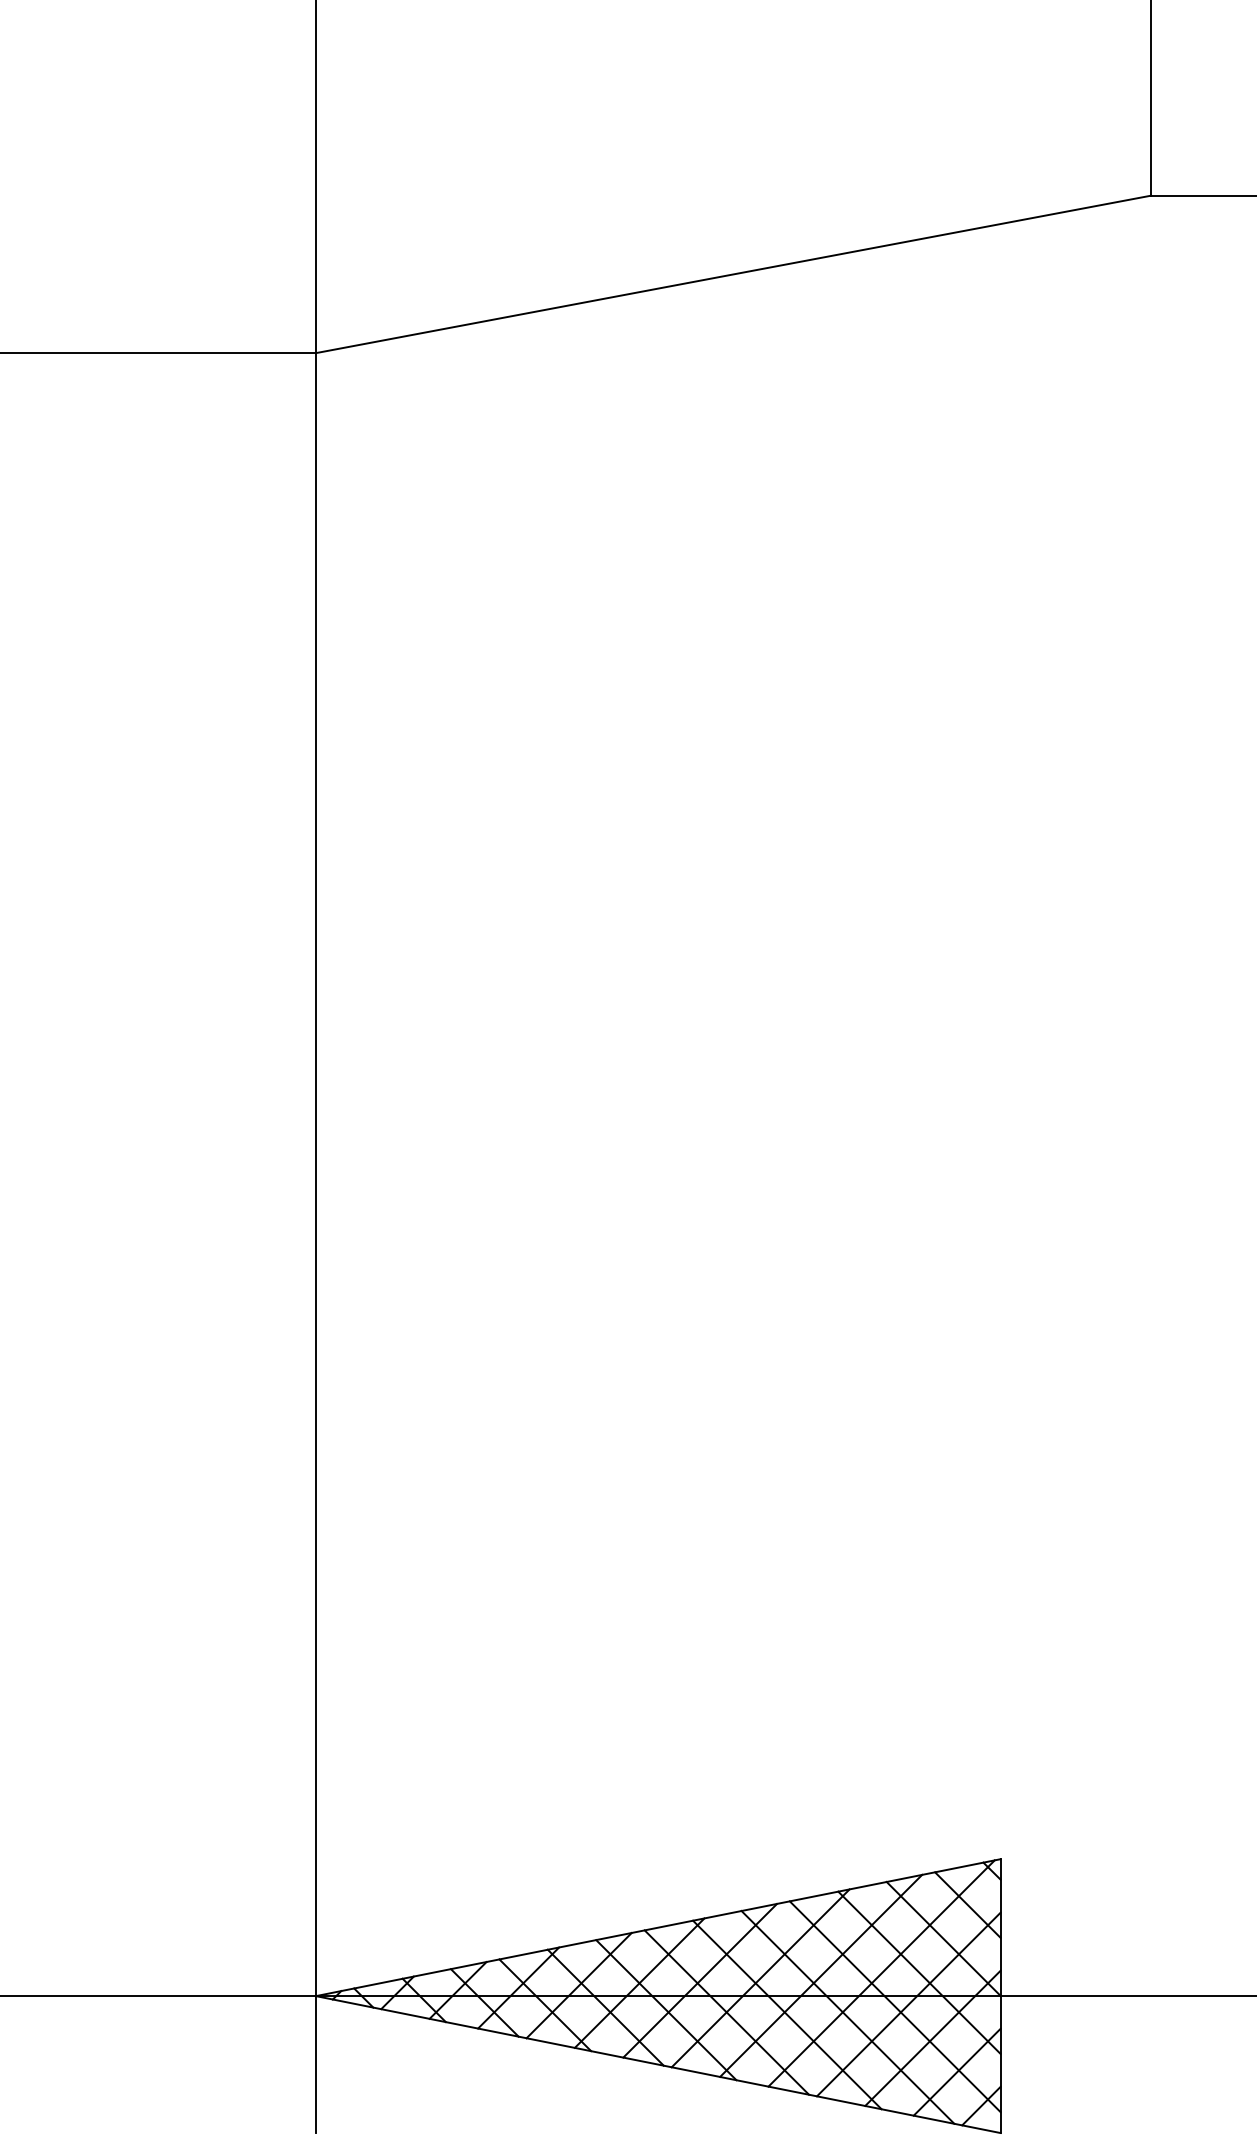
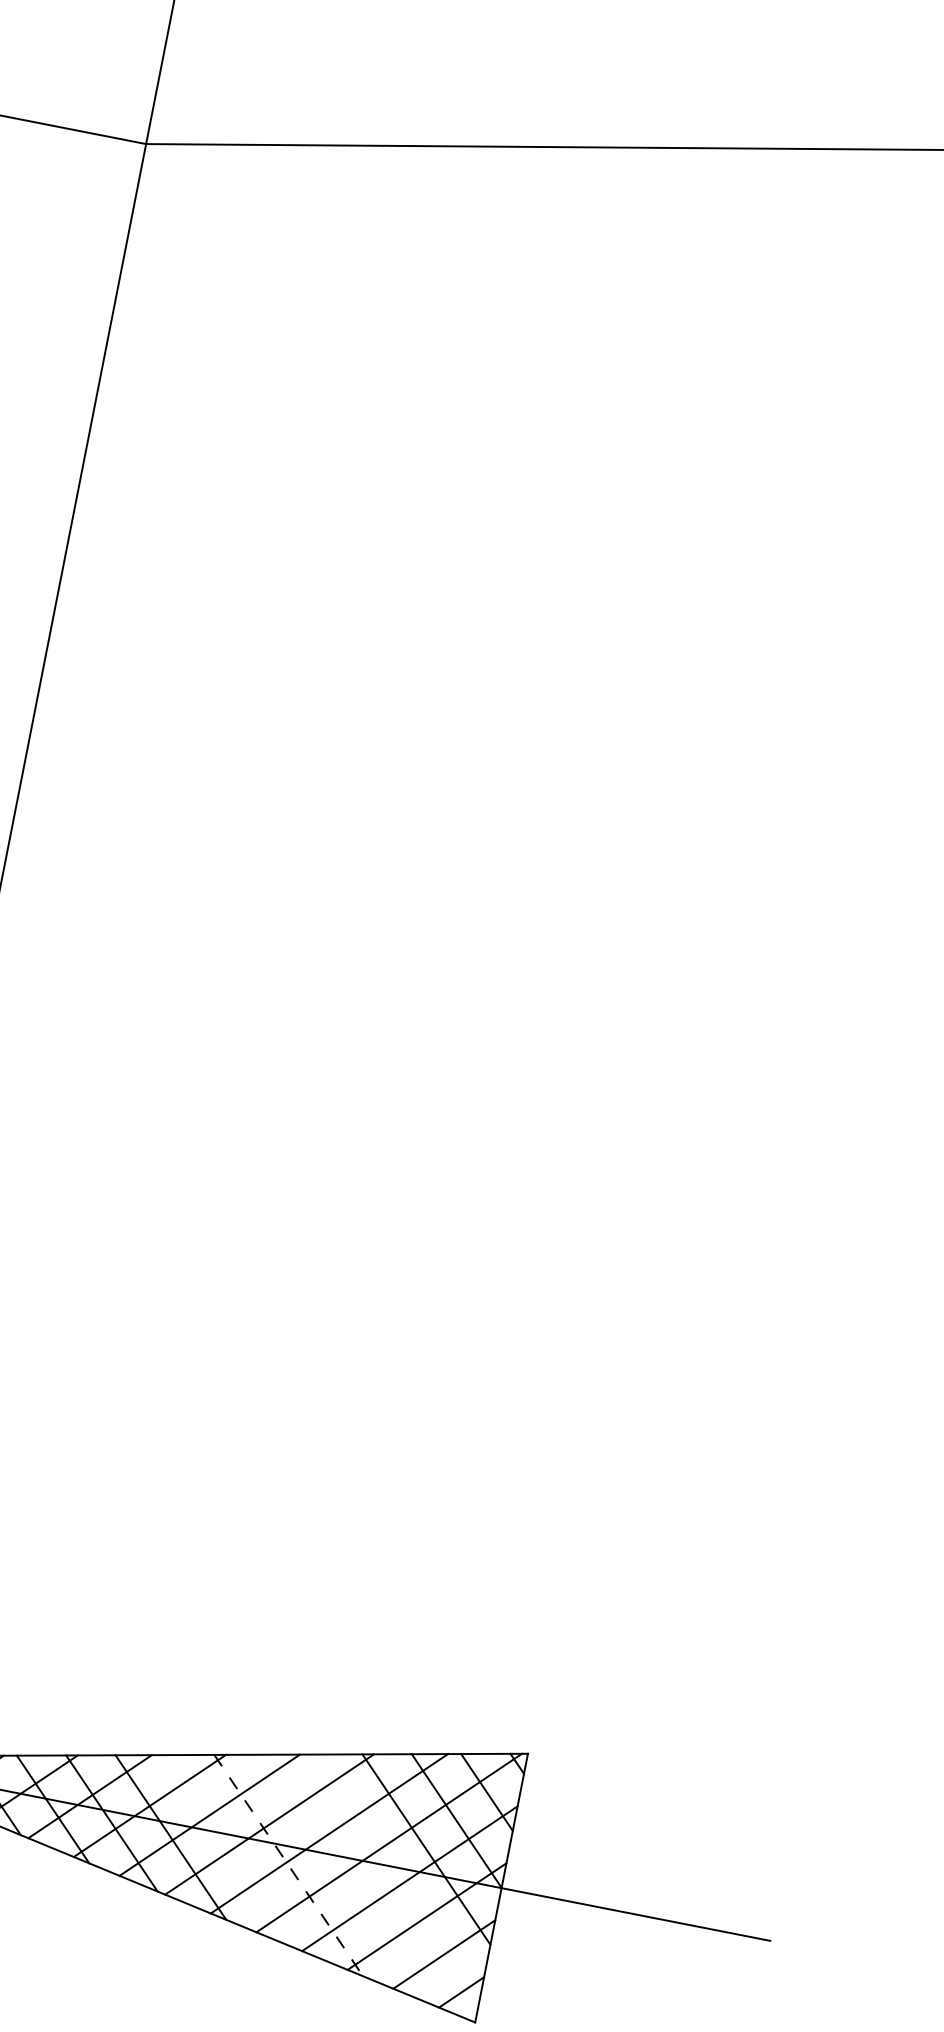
line: (894, 2006) -> (395, 1877), removed
line: (726, 2012) -> (229, 1851), removed
line: (787, 2015) -> (288, 1866), solid -> dashed
line: (847, 2016) -> (347, 1878), removed

